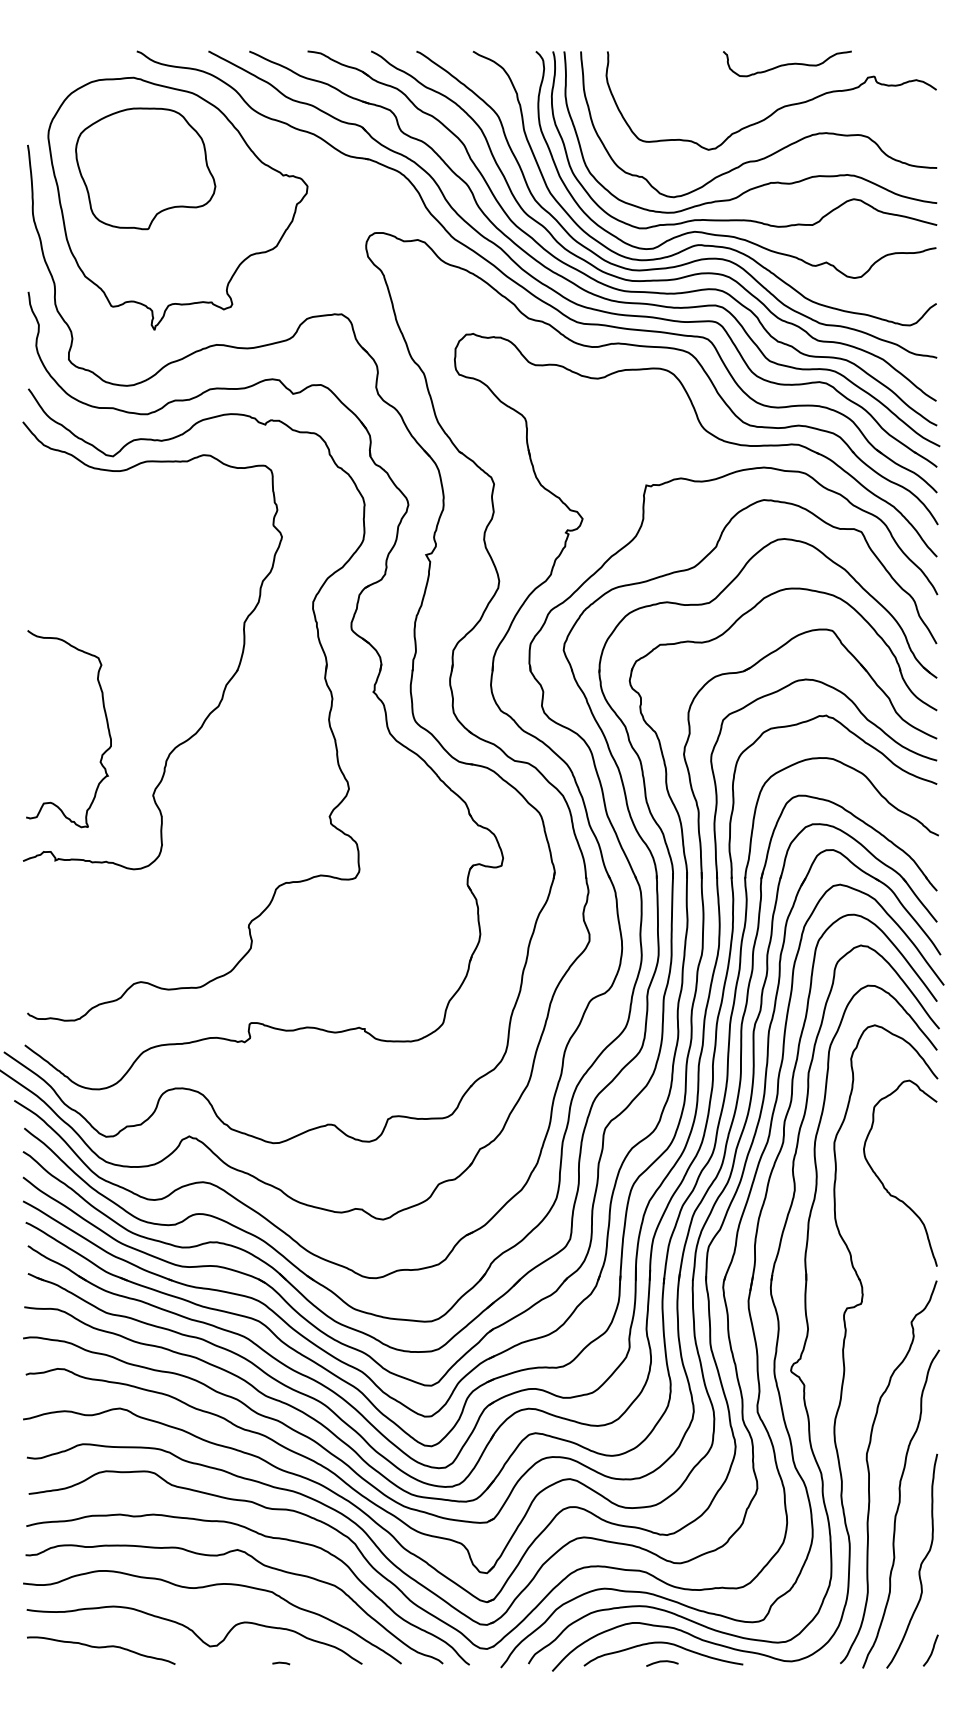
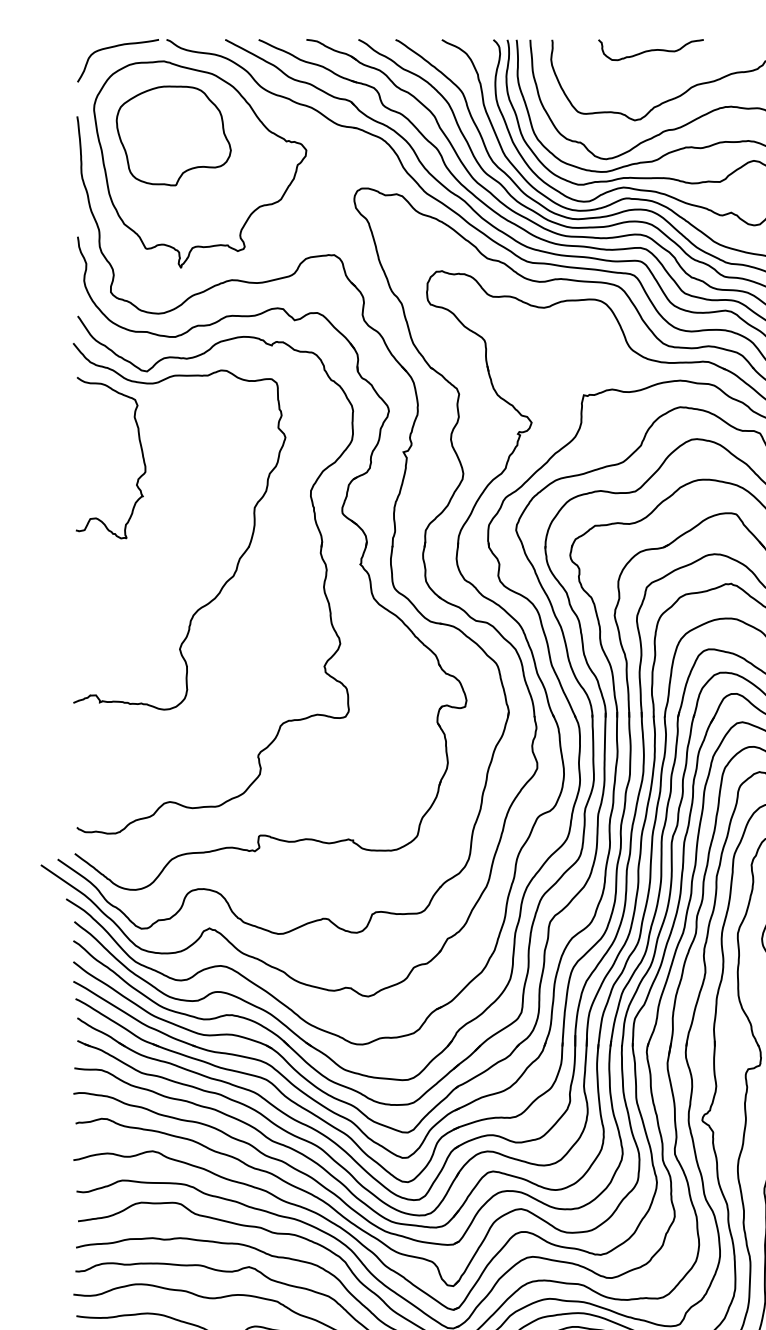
curve: (74, 60) -> (115, 47), added
curve: (787, 63) -> (651, 49), moved
curve: (106, 723) -> (141, 453), moved

